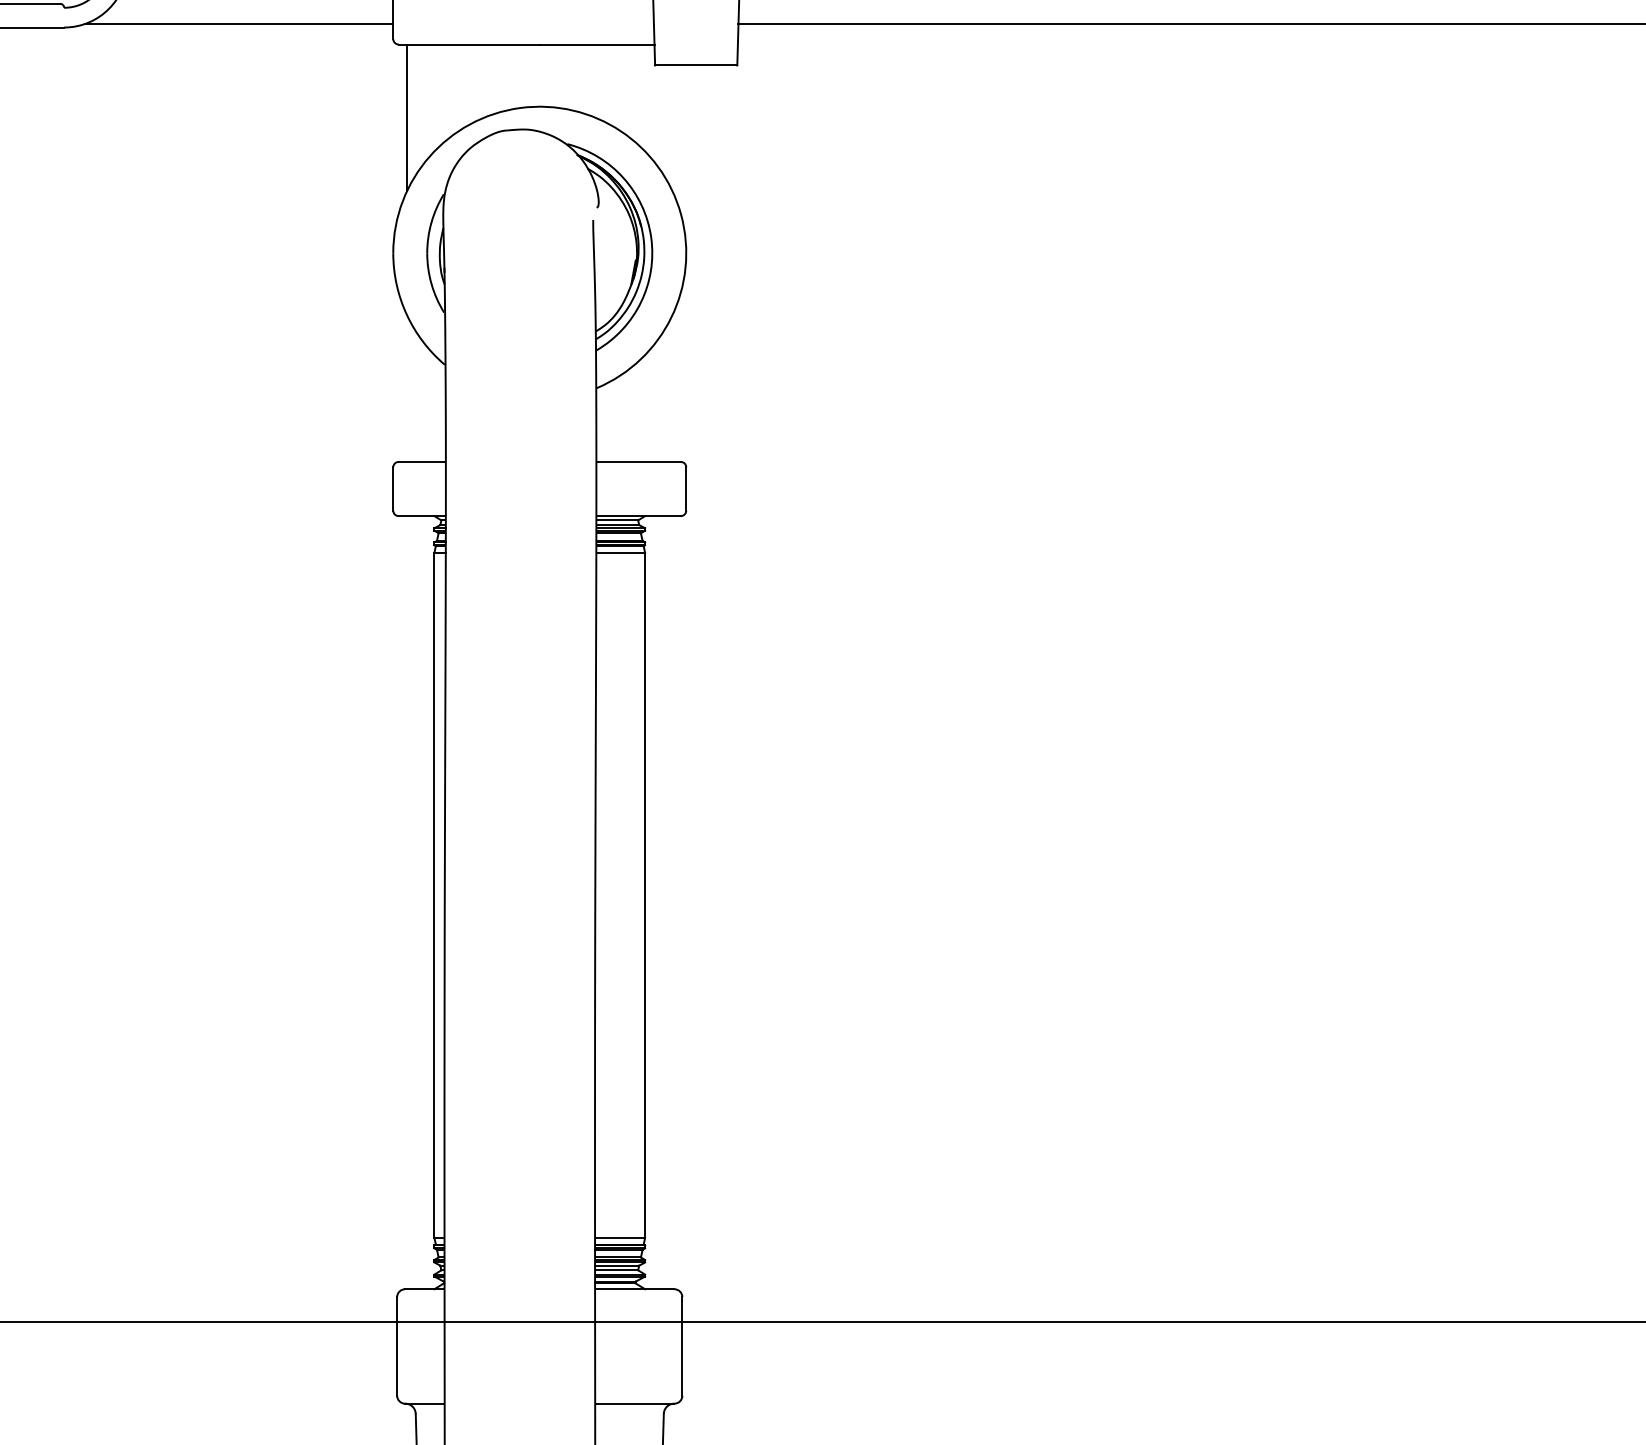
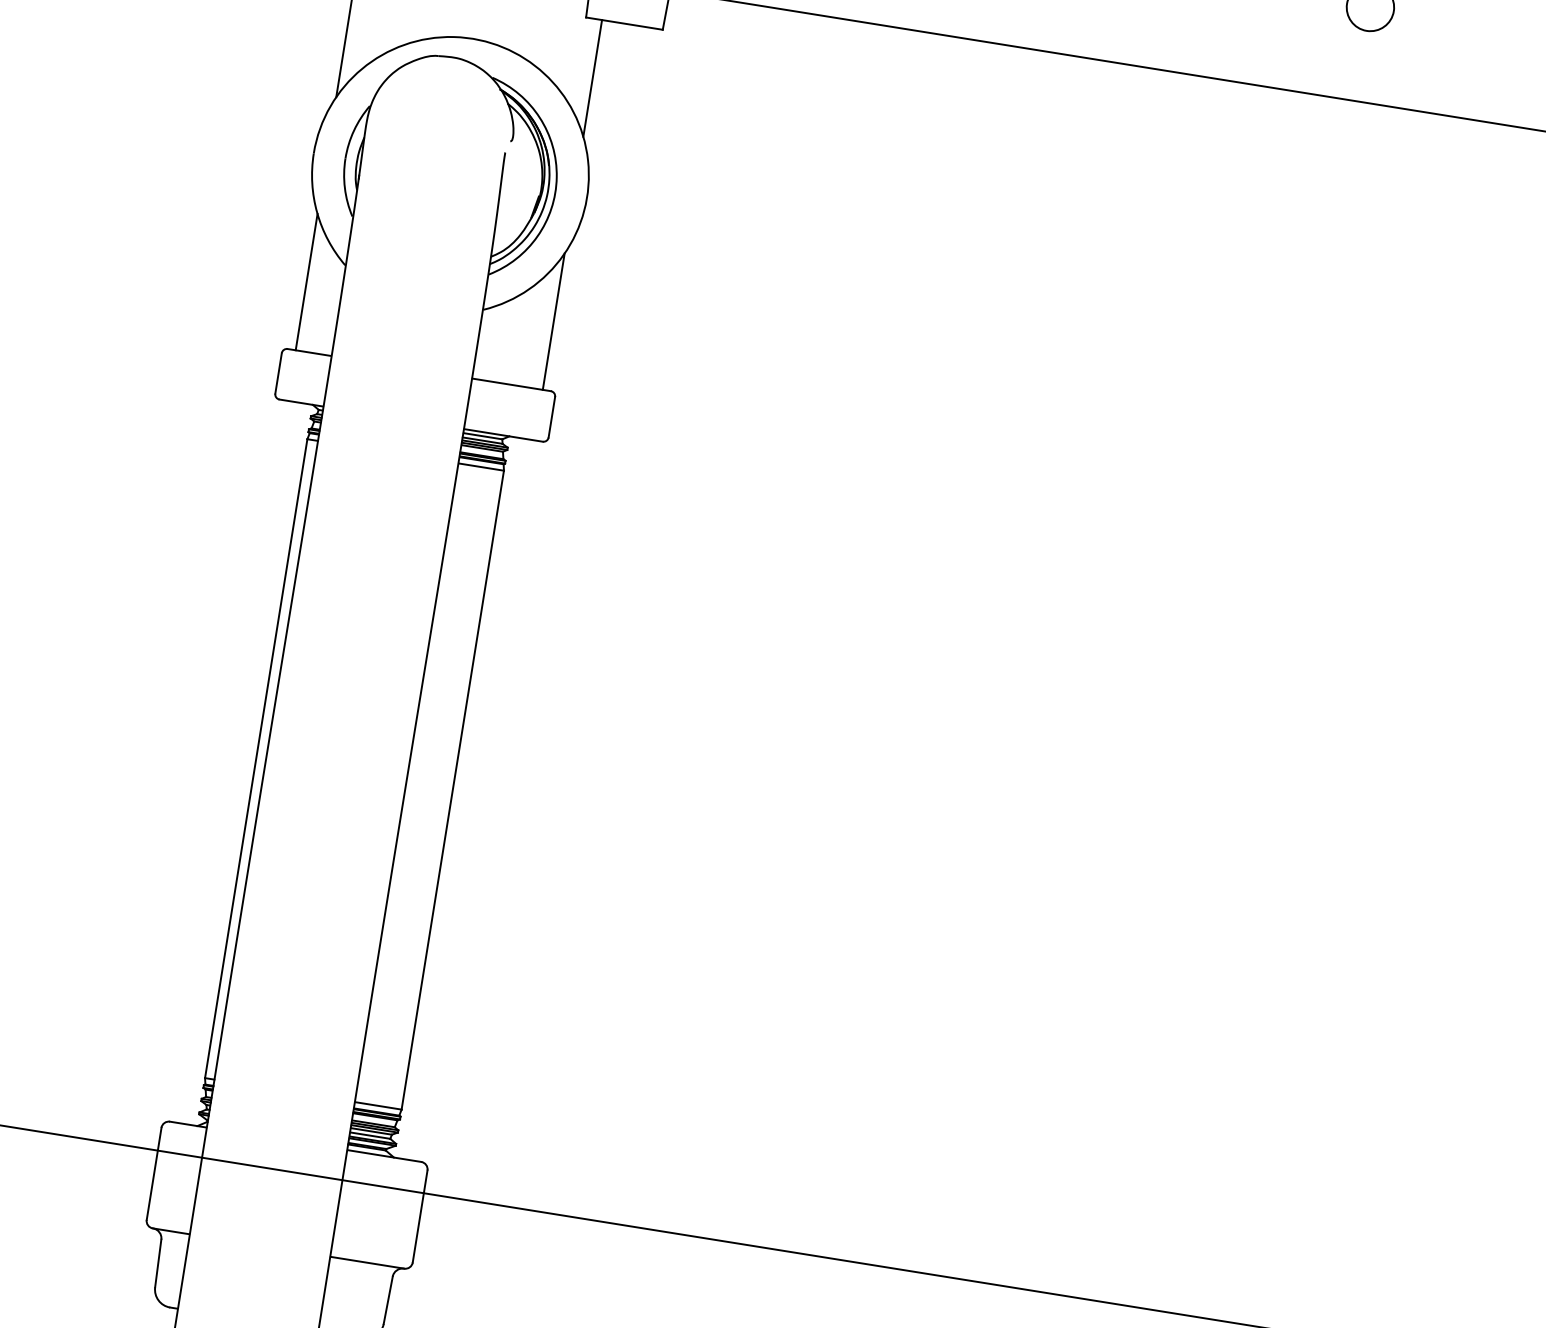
line: (672, 127) -> (593, 77), added
line: (407, 388) -> (306, 281), added
line: (672, 388) -> (554, 321), added

